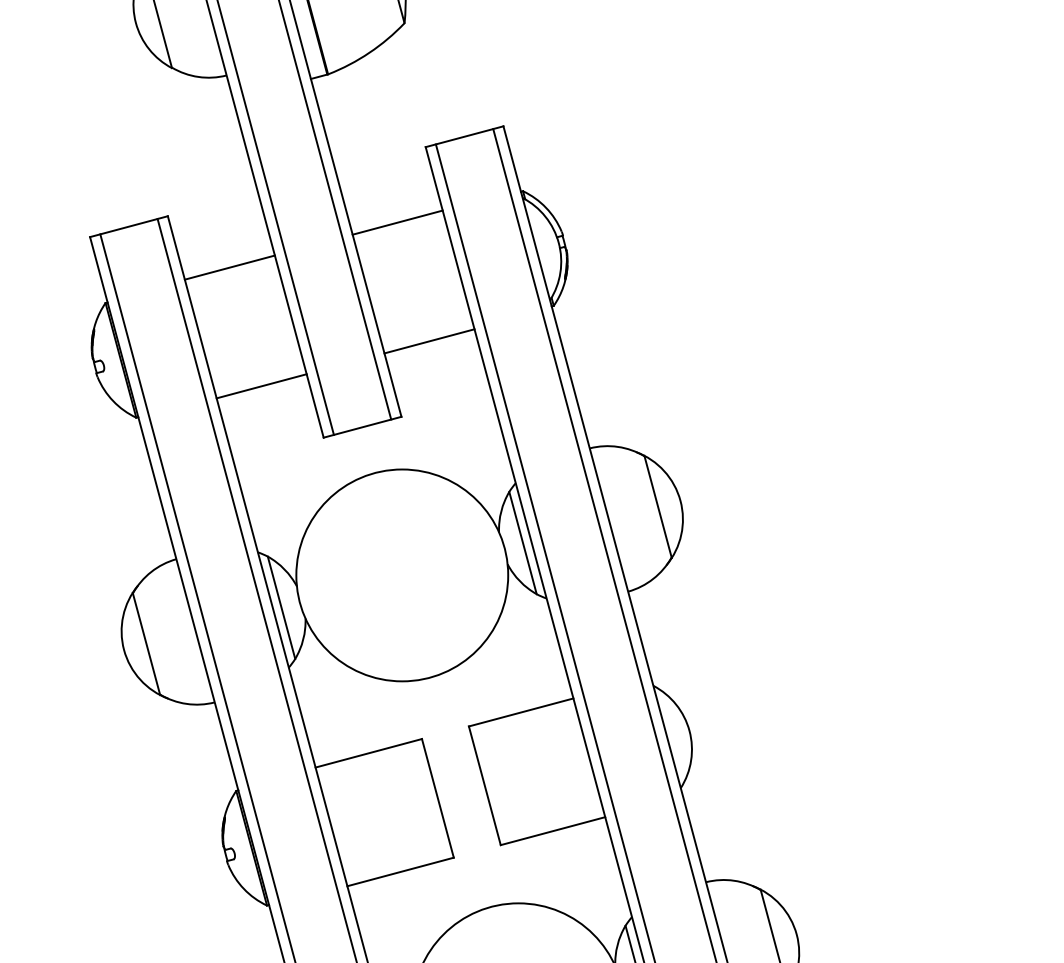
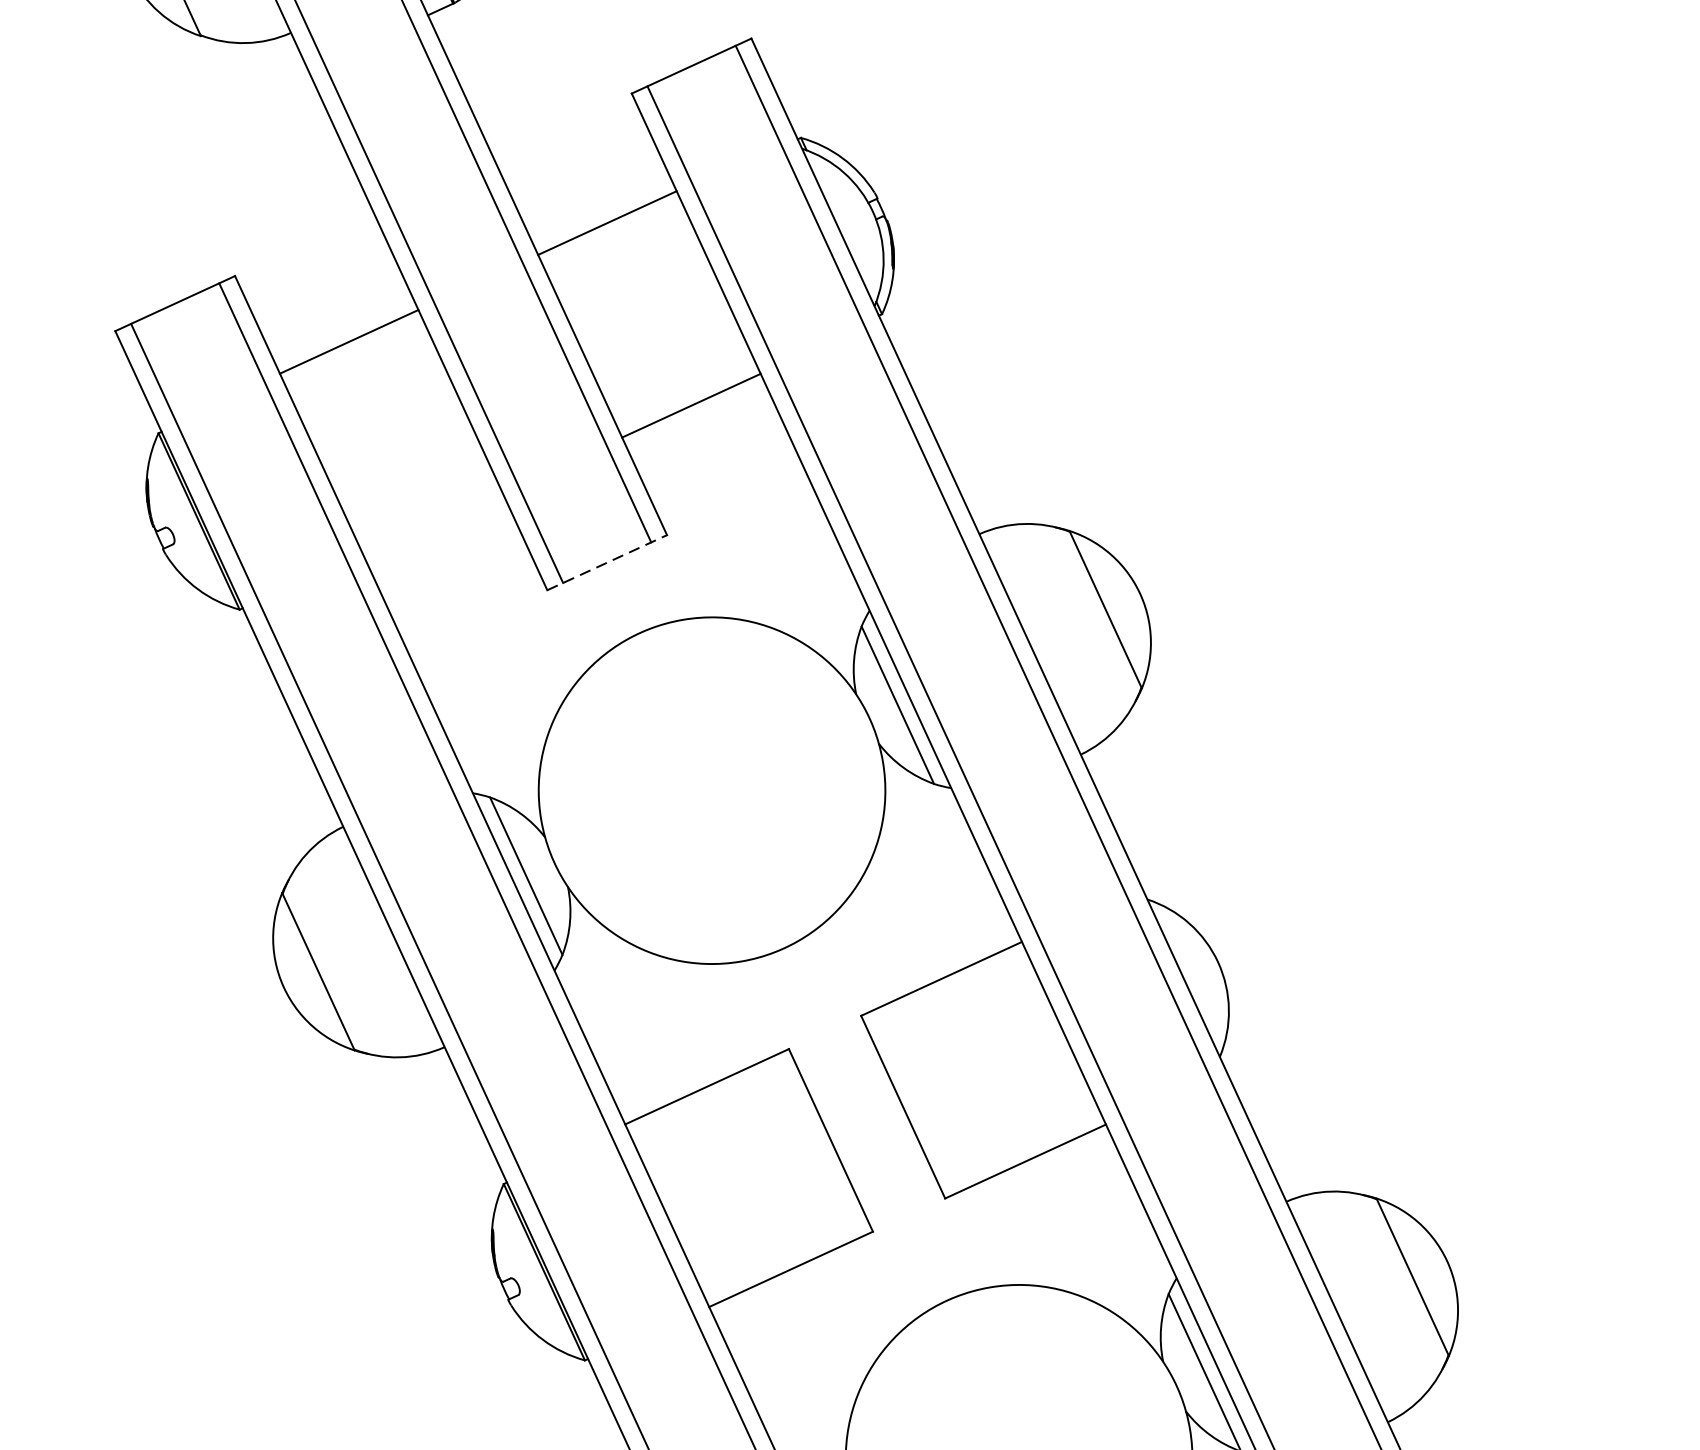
line: (261, 386) -> (432, 524), removed
line: (363, 427) -> (608, 562), solid -> dashed

